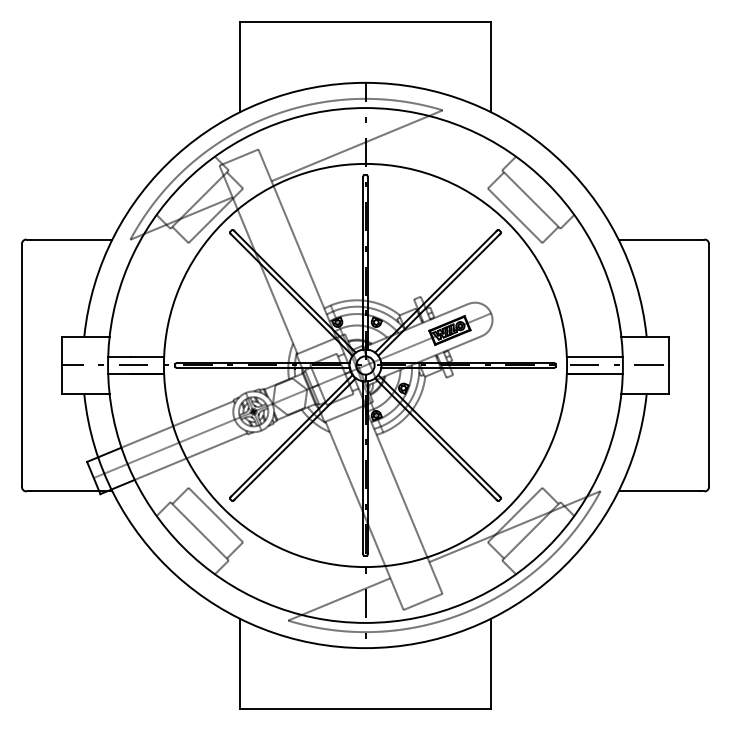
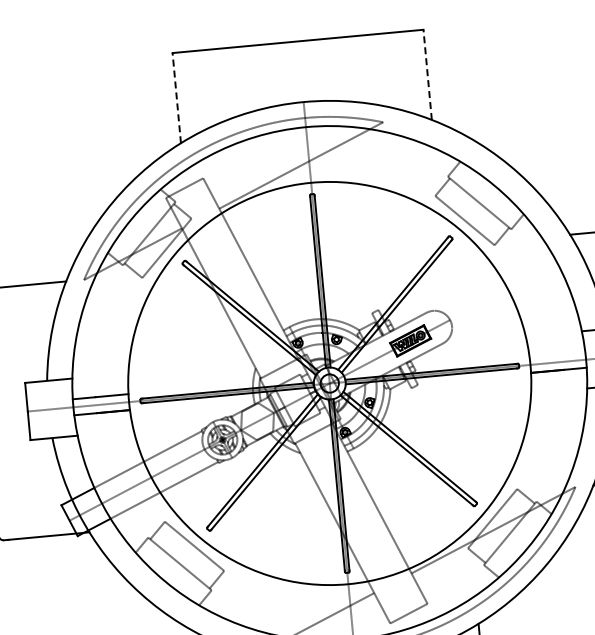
line: (239, 66) -> (176, 97), solid -> dashed
line: (491, 66) -> (427, 74), solid -> dashed
line: (594, 357) -> (557, 354), removed

